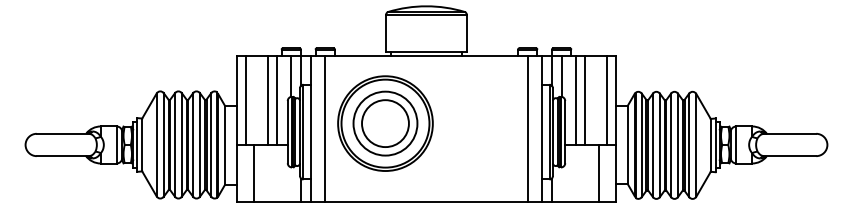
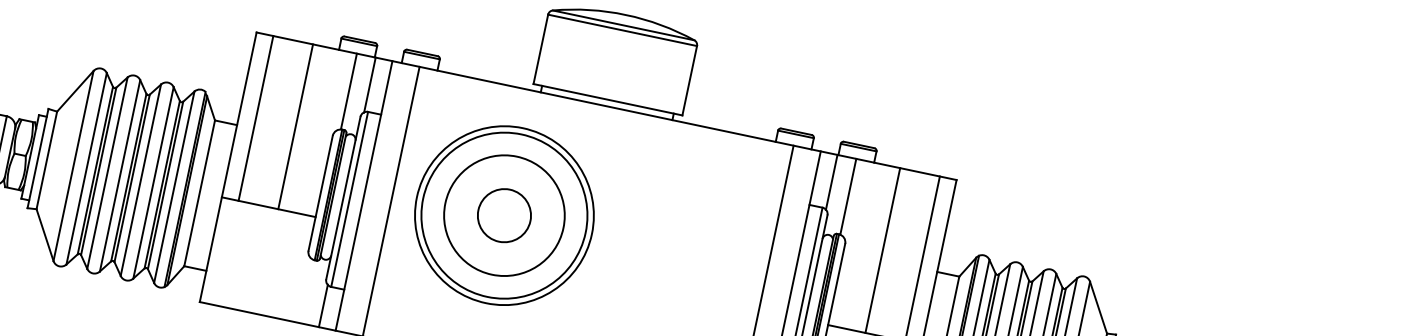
line: (276, 99) -> (312, 128), removed
line: (576, 99) -> (866, 245), removed
circle: (385, 123) -> (504, 215), size x0.6
line: (253, 172) -> (241, 254), removed

